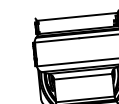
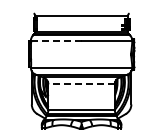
line: (57, 40) -> (56, 40), solid -> dashed
line: (83, 76) -> (81, 84), solid -> dashed

